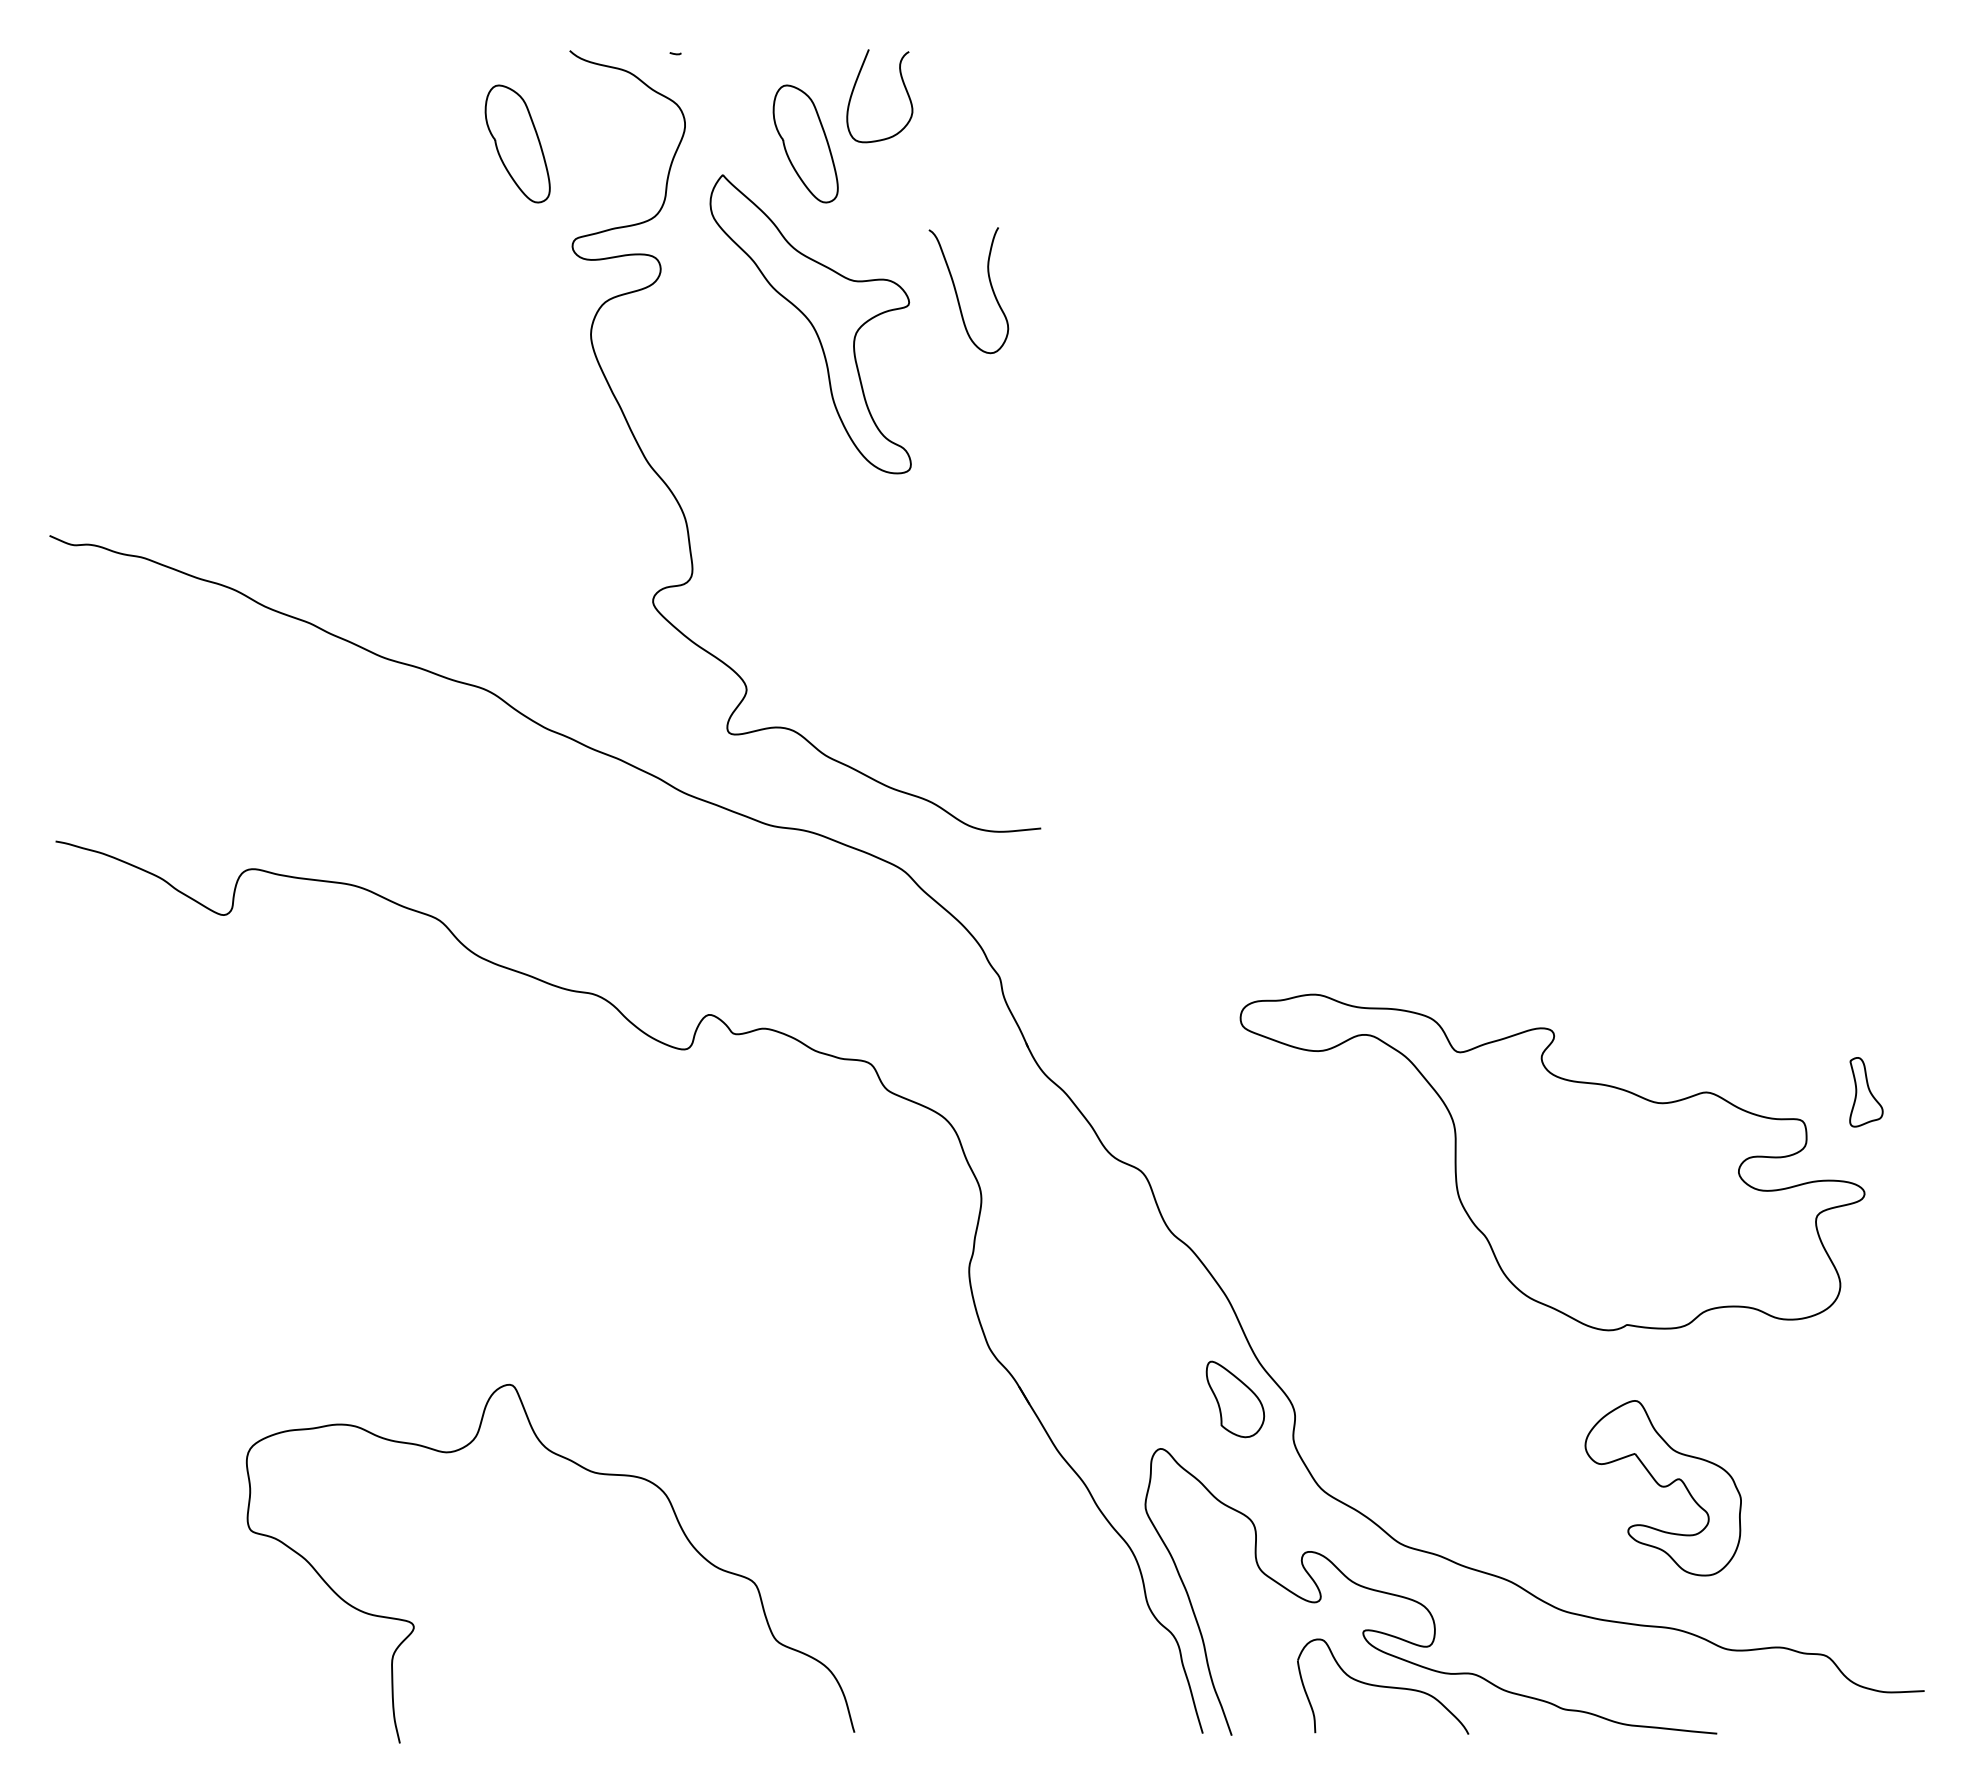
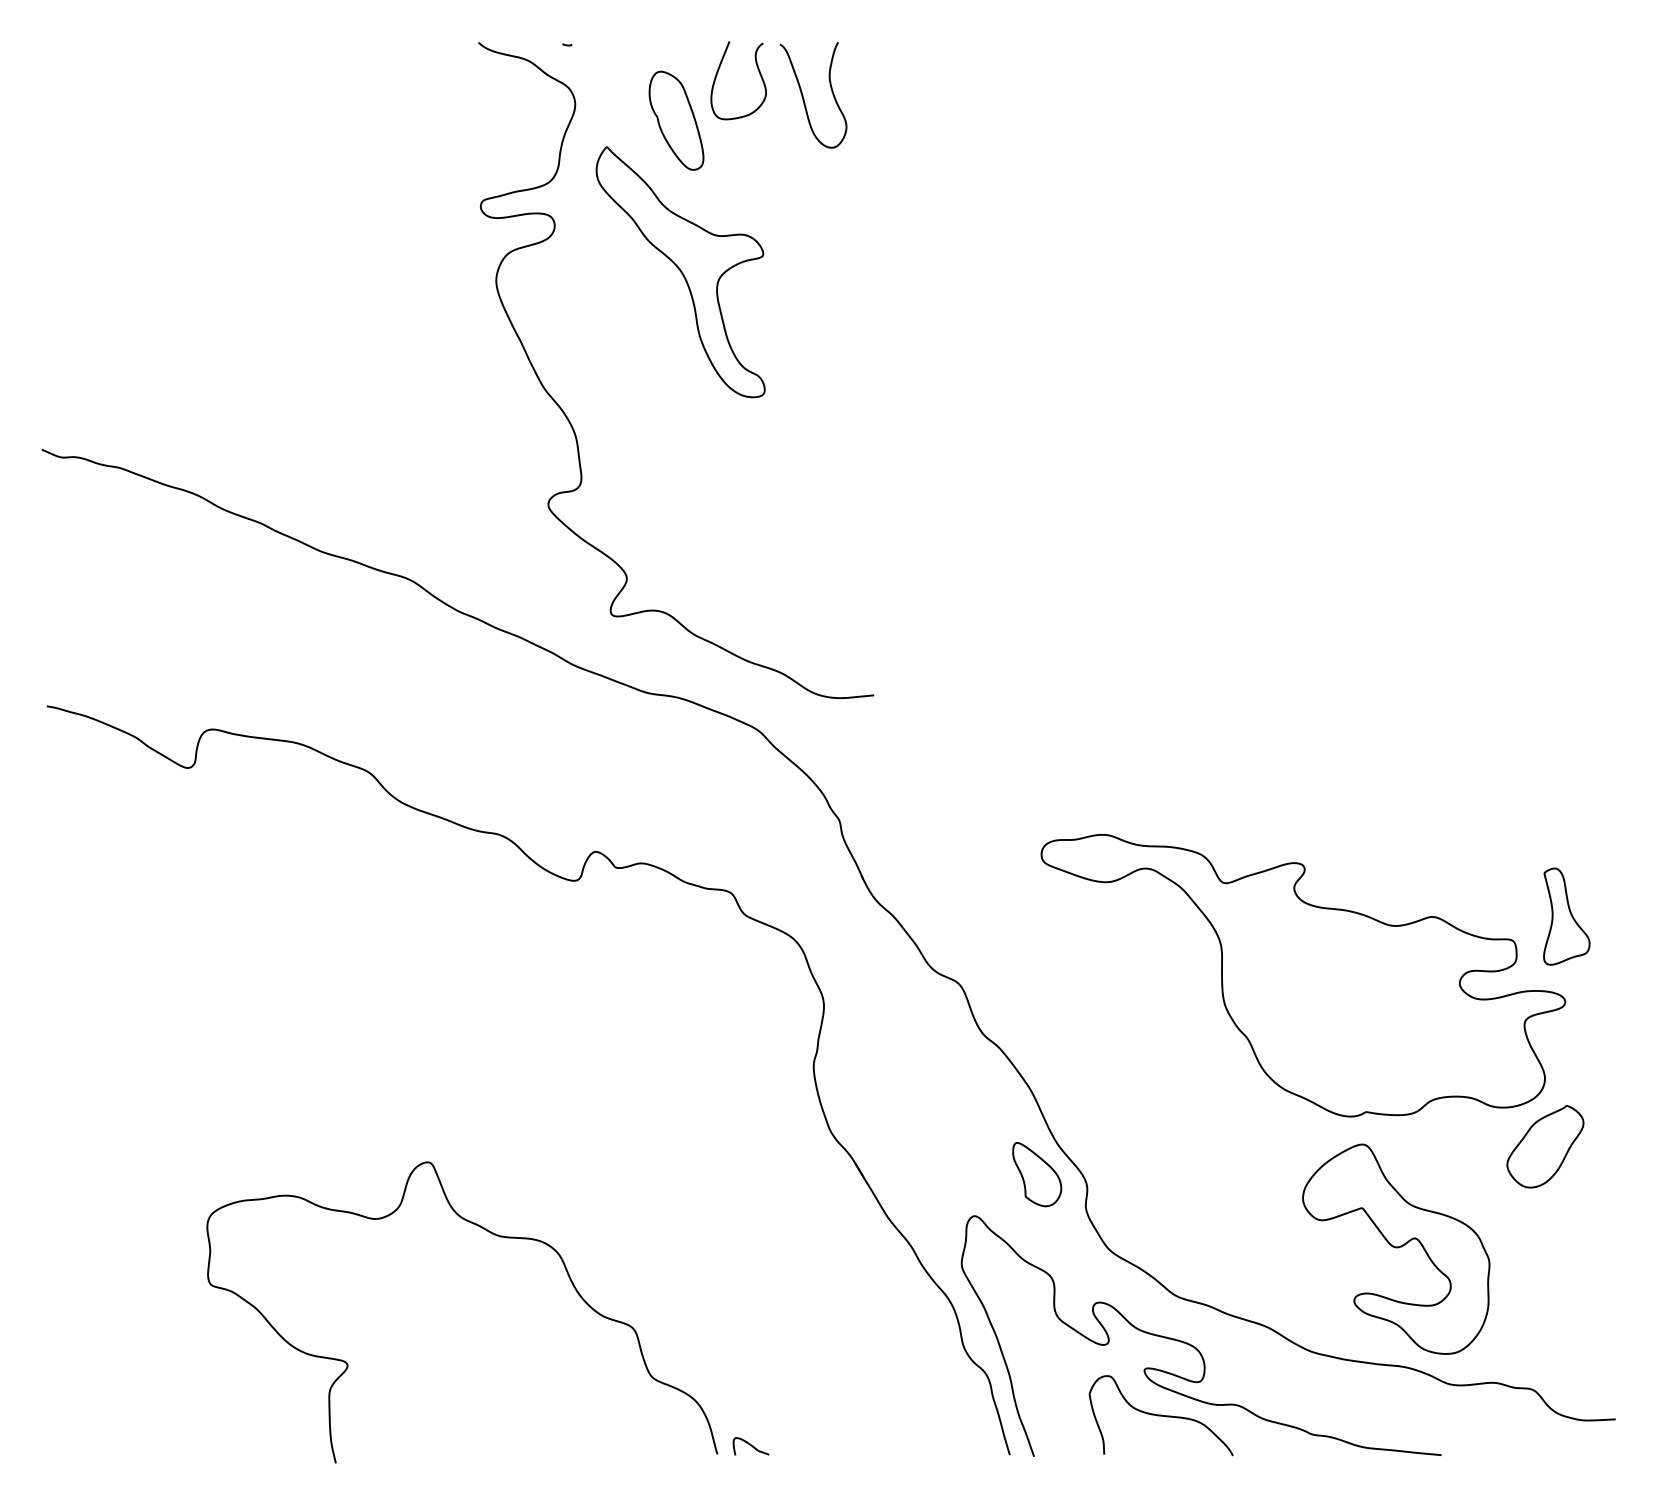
part: (517, 143) -> (434, 120), removed
curve: (957, 293) -> (803, 97), moved
part: (1866, 1092) -> (1566, 916), size x1.67
part: (1840, 1365) -> (1545, 1146), added
part: (1663, 1487) -> (1396, 1248), size x1.43
part: (894, 1723) -> (751, 1446), added

